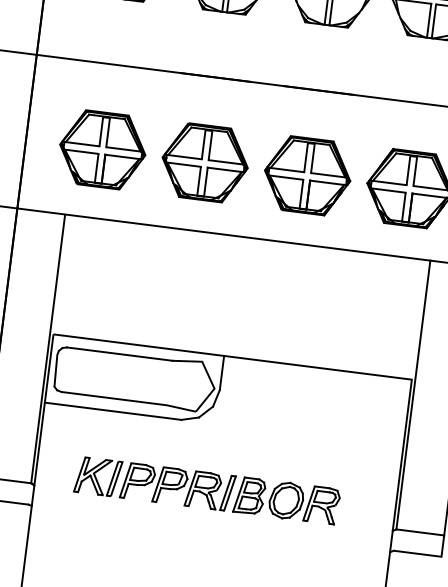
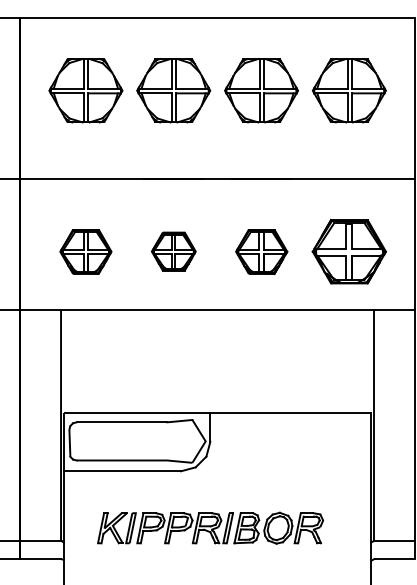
part: (102, 149) -> (85, 251), size x0.7
part: (204, 162) -> (173, 251), size x0.6
part: (307, 175) -> (261, 251), size x0.7

